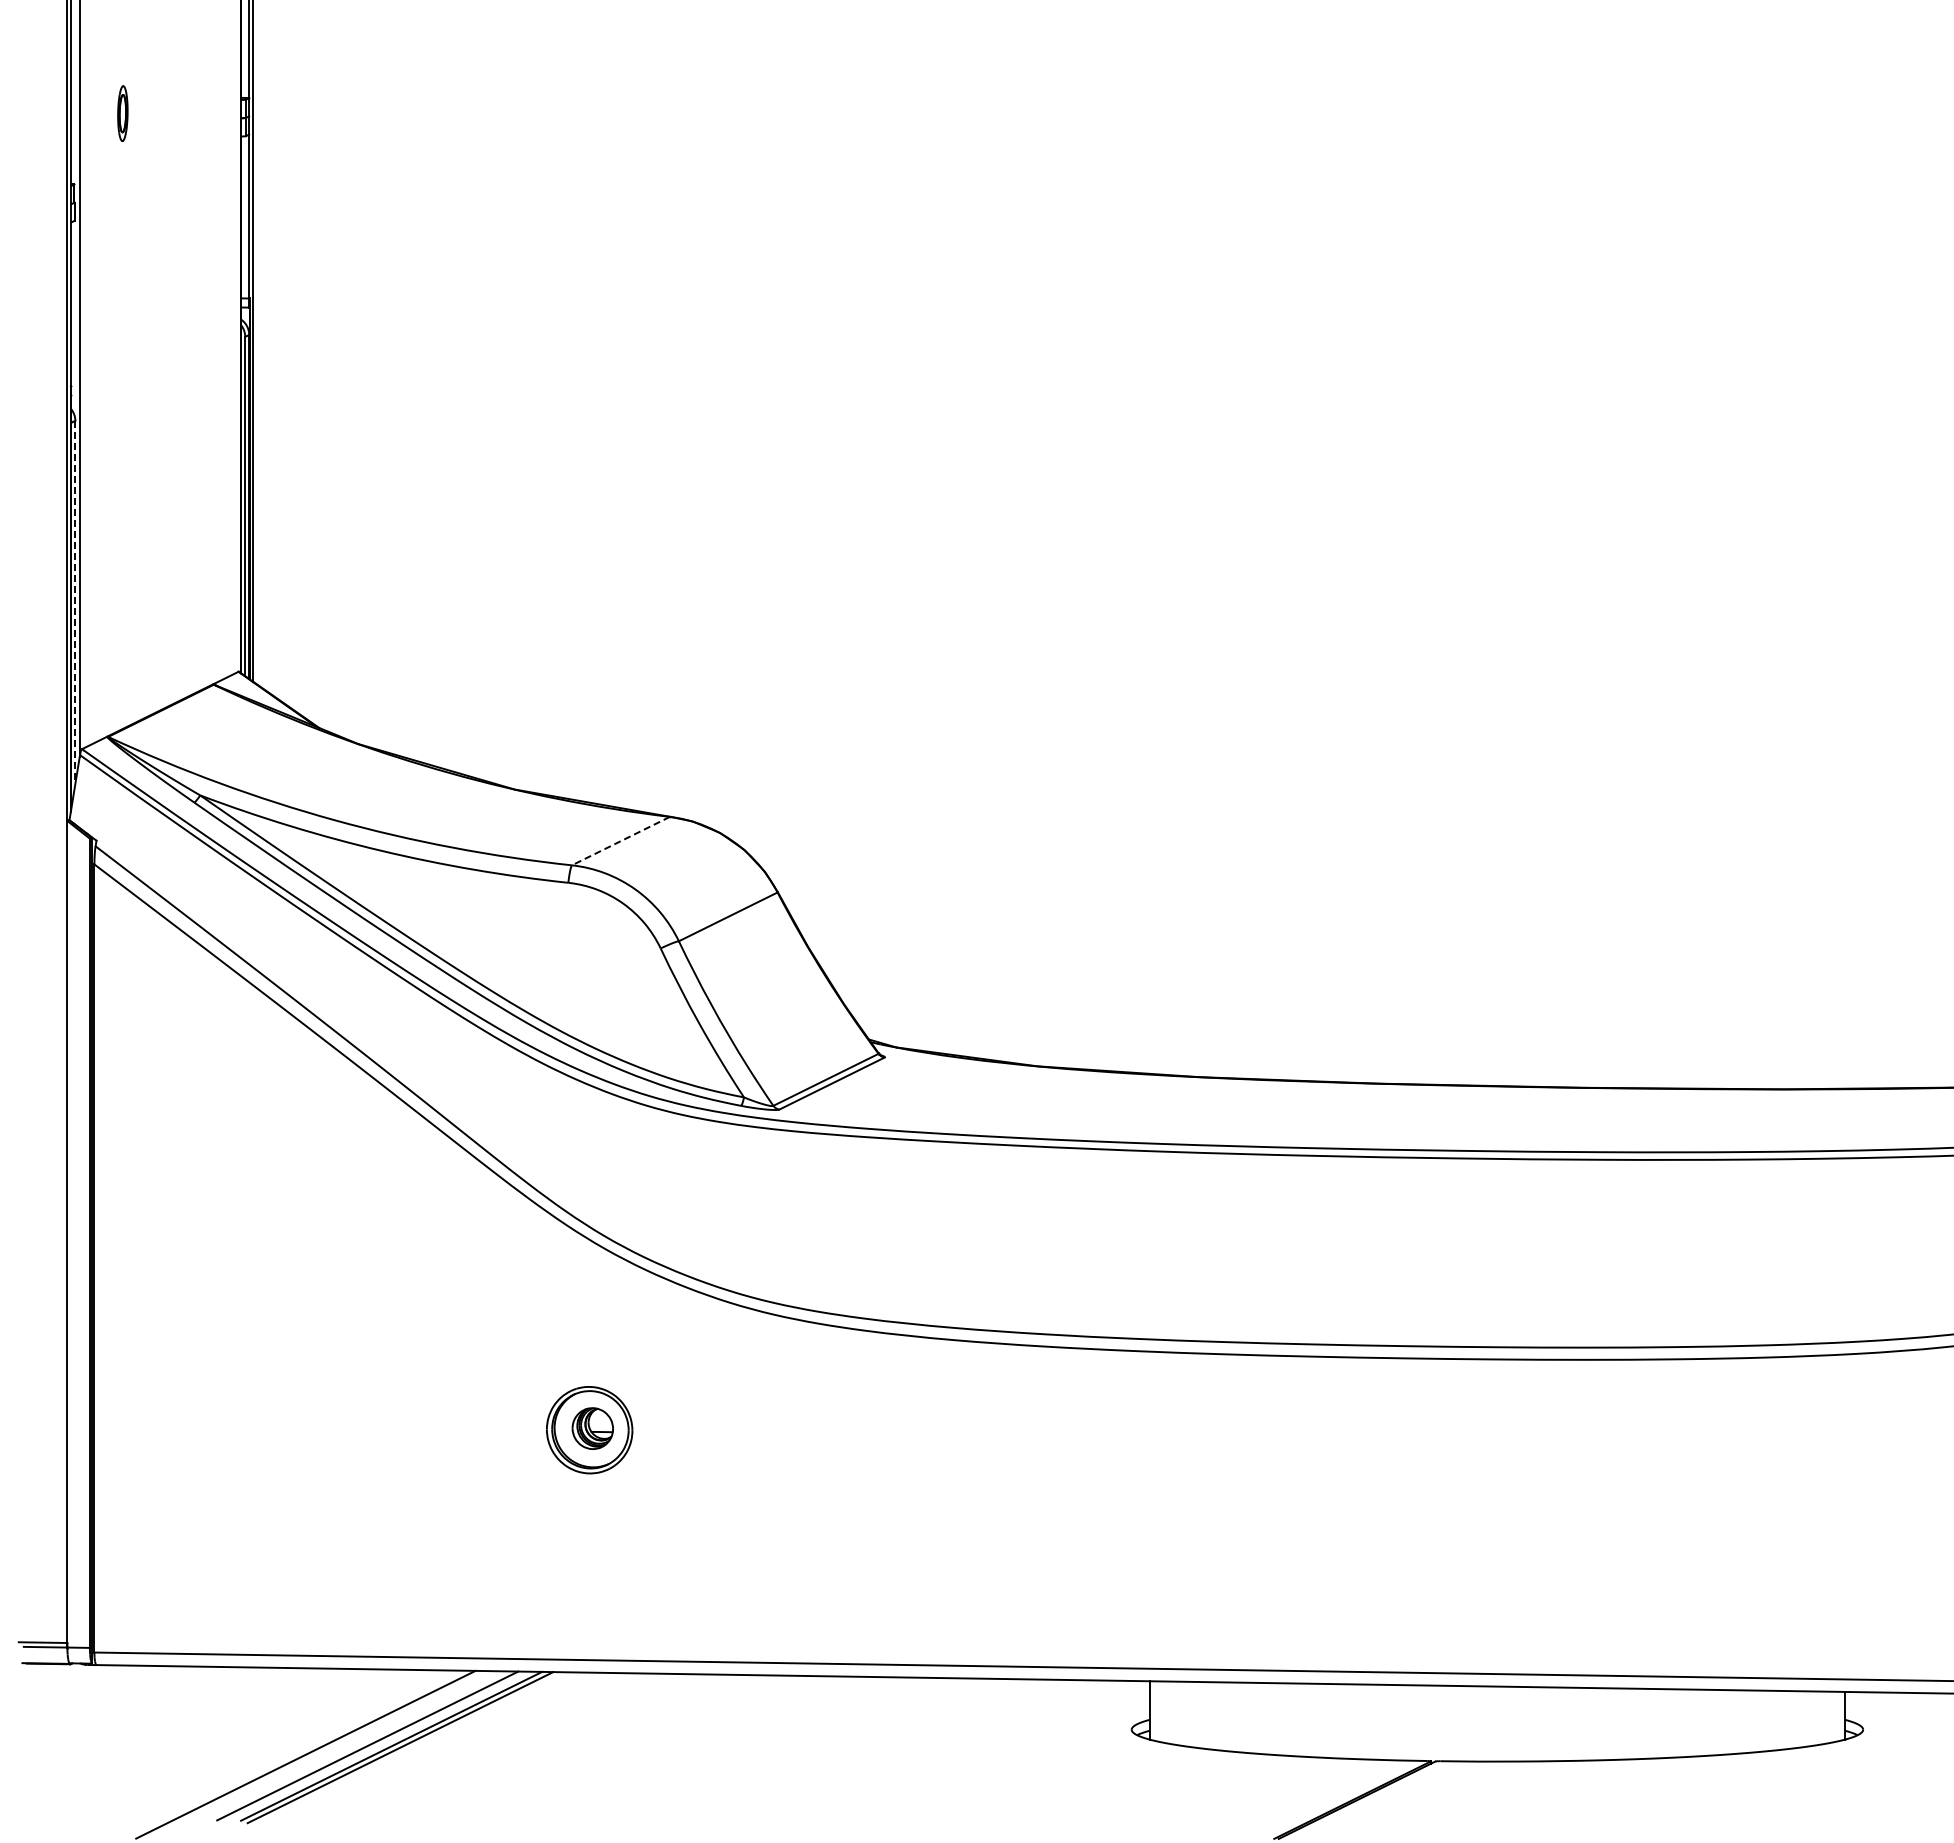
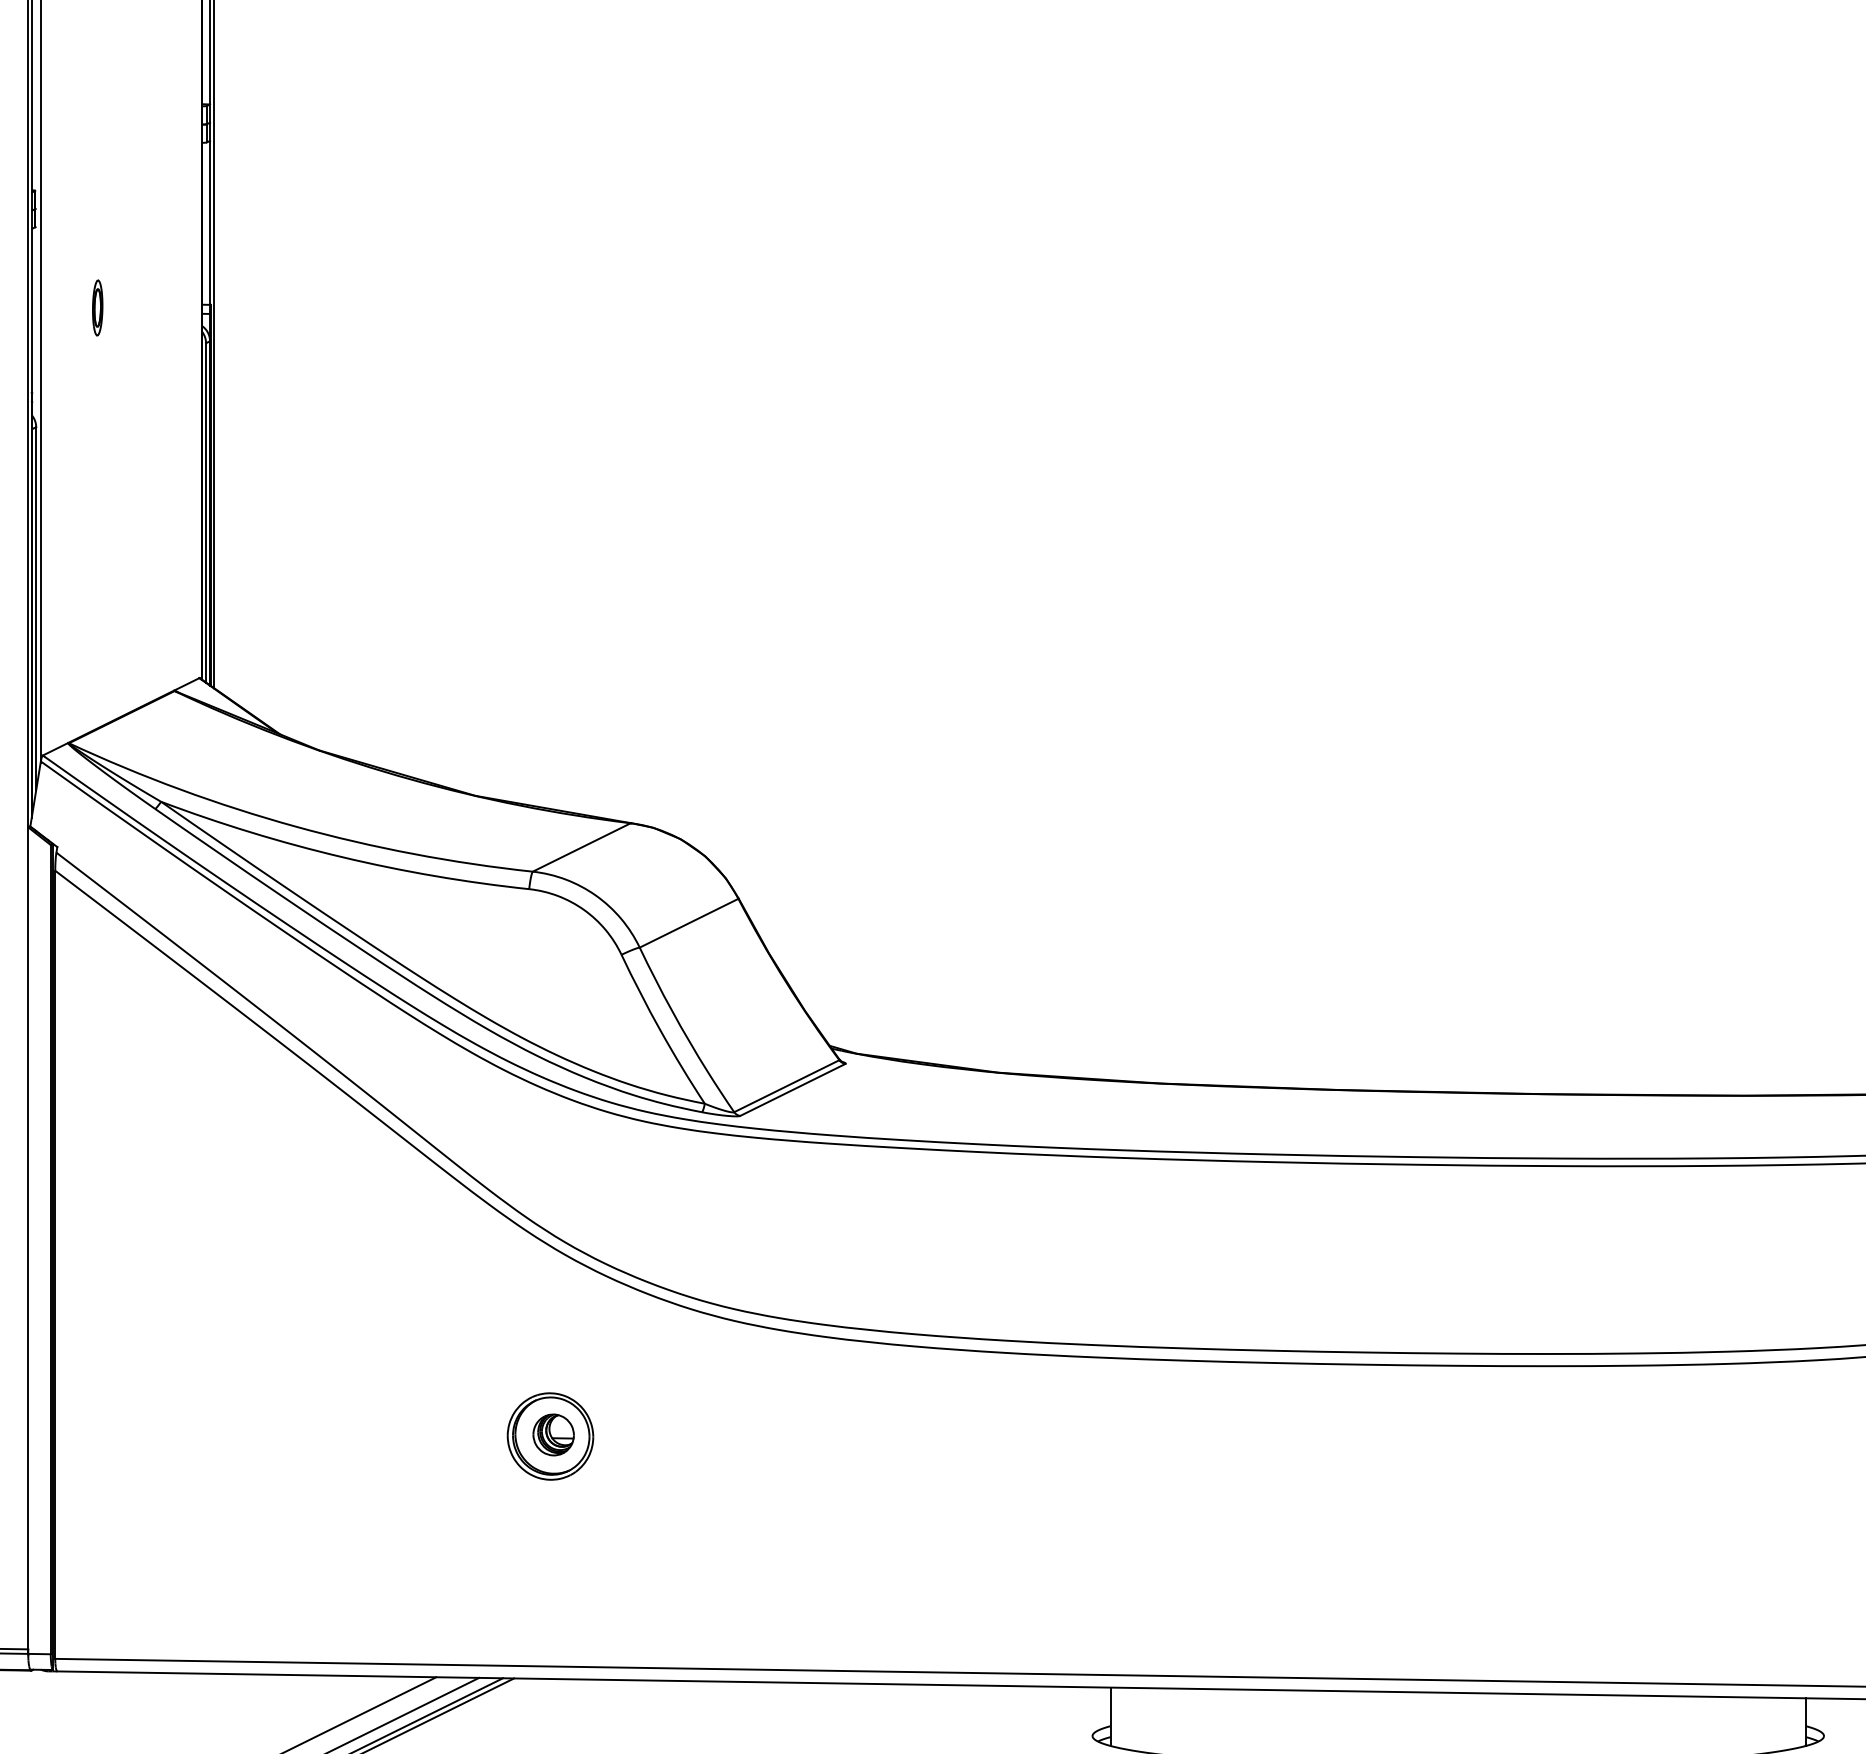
part: (122, 113) -> (97, 307), moved
line: (75, 602) -> (36, 608), dashed -> solid
line: (620, 841) -> (581, 847), dashed -> solid

